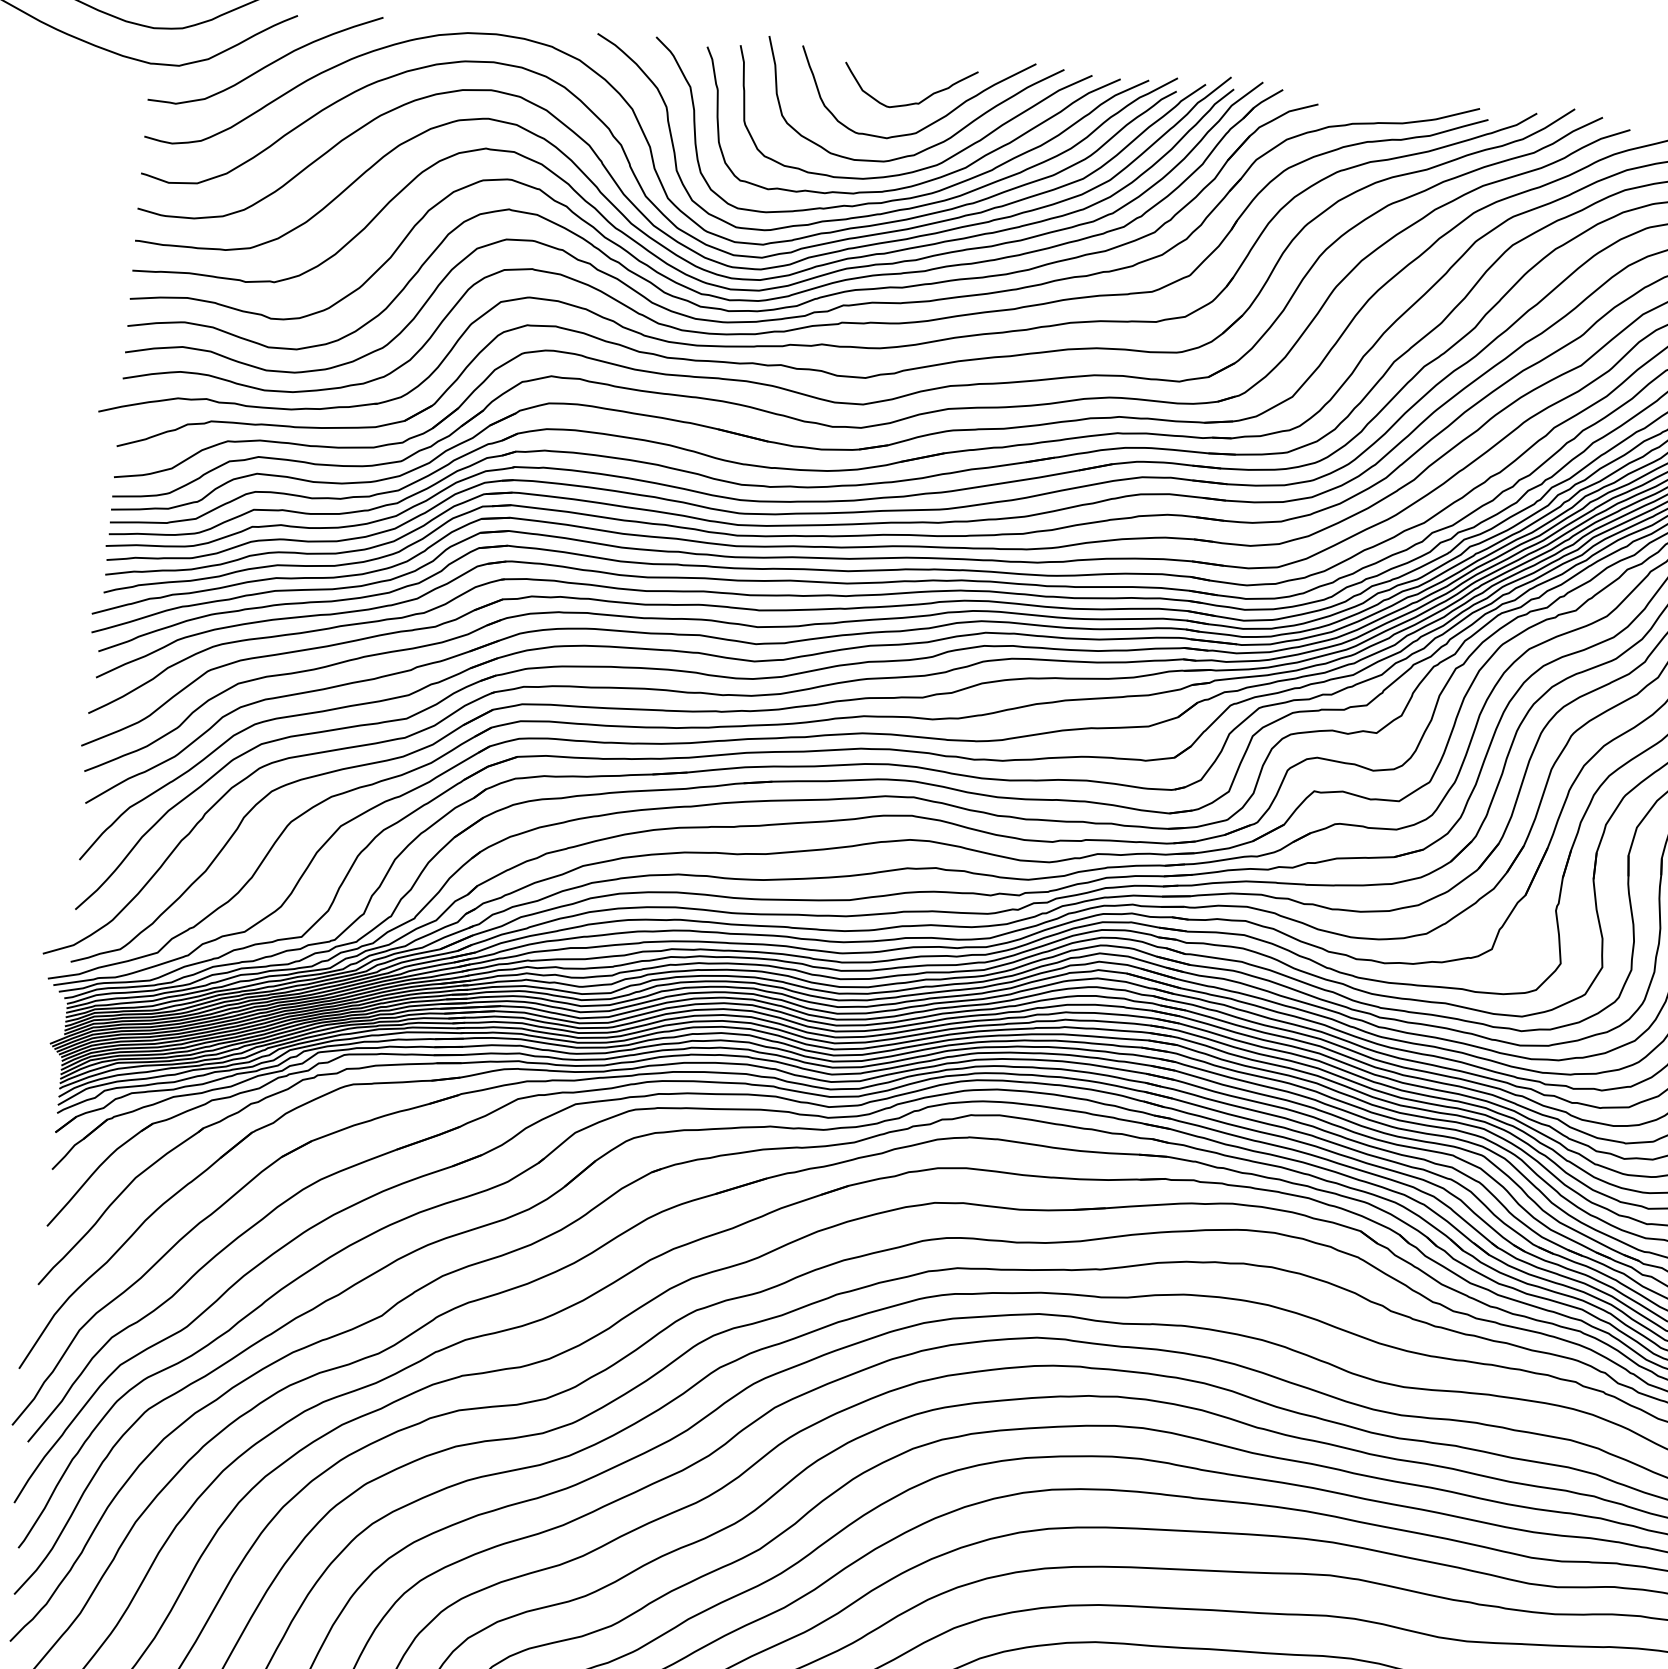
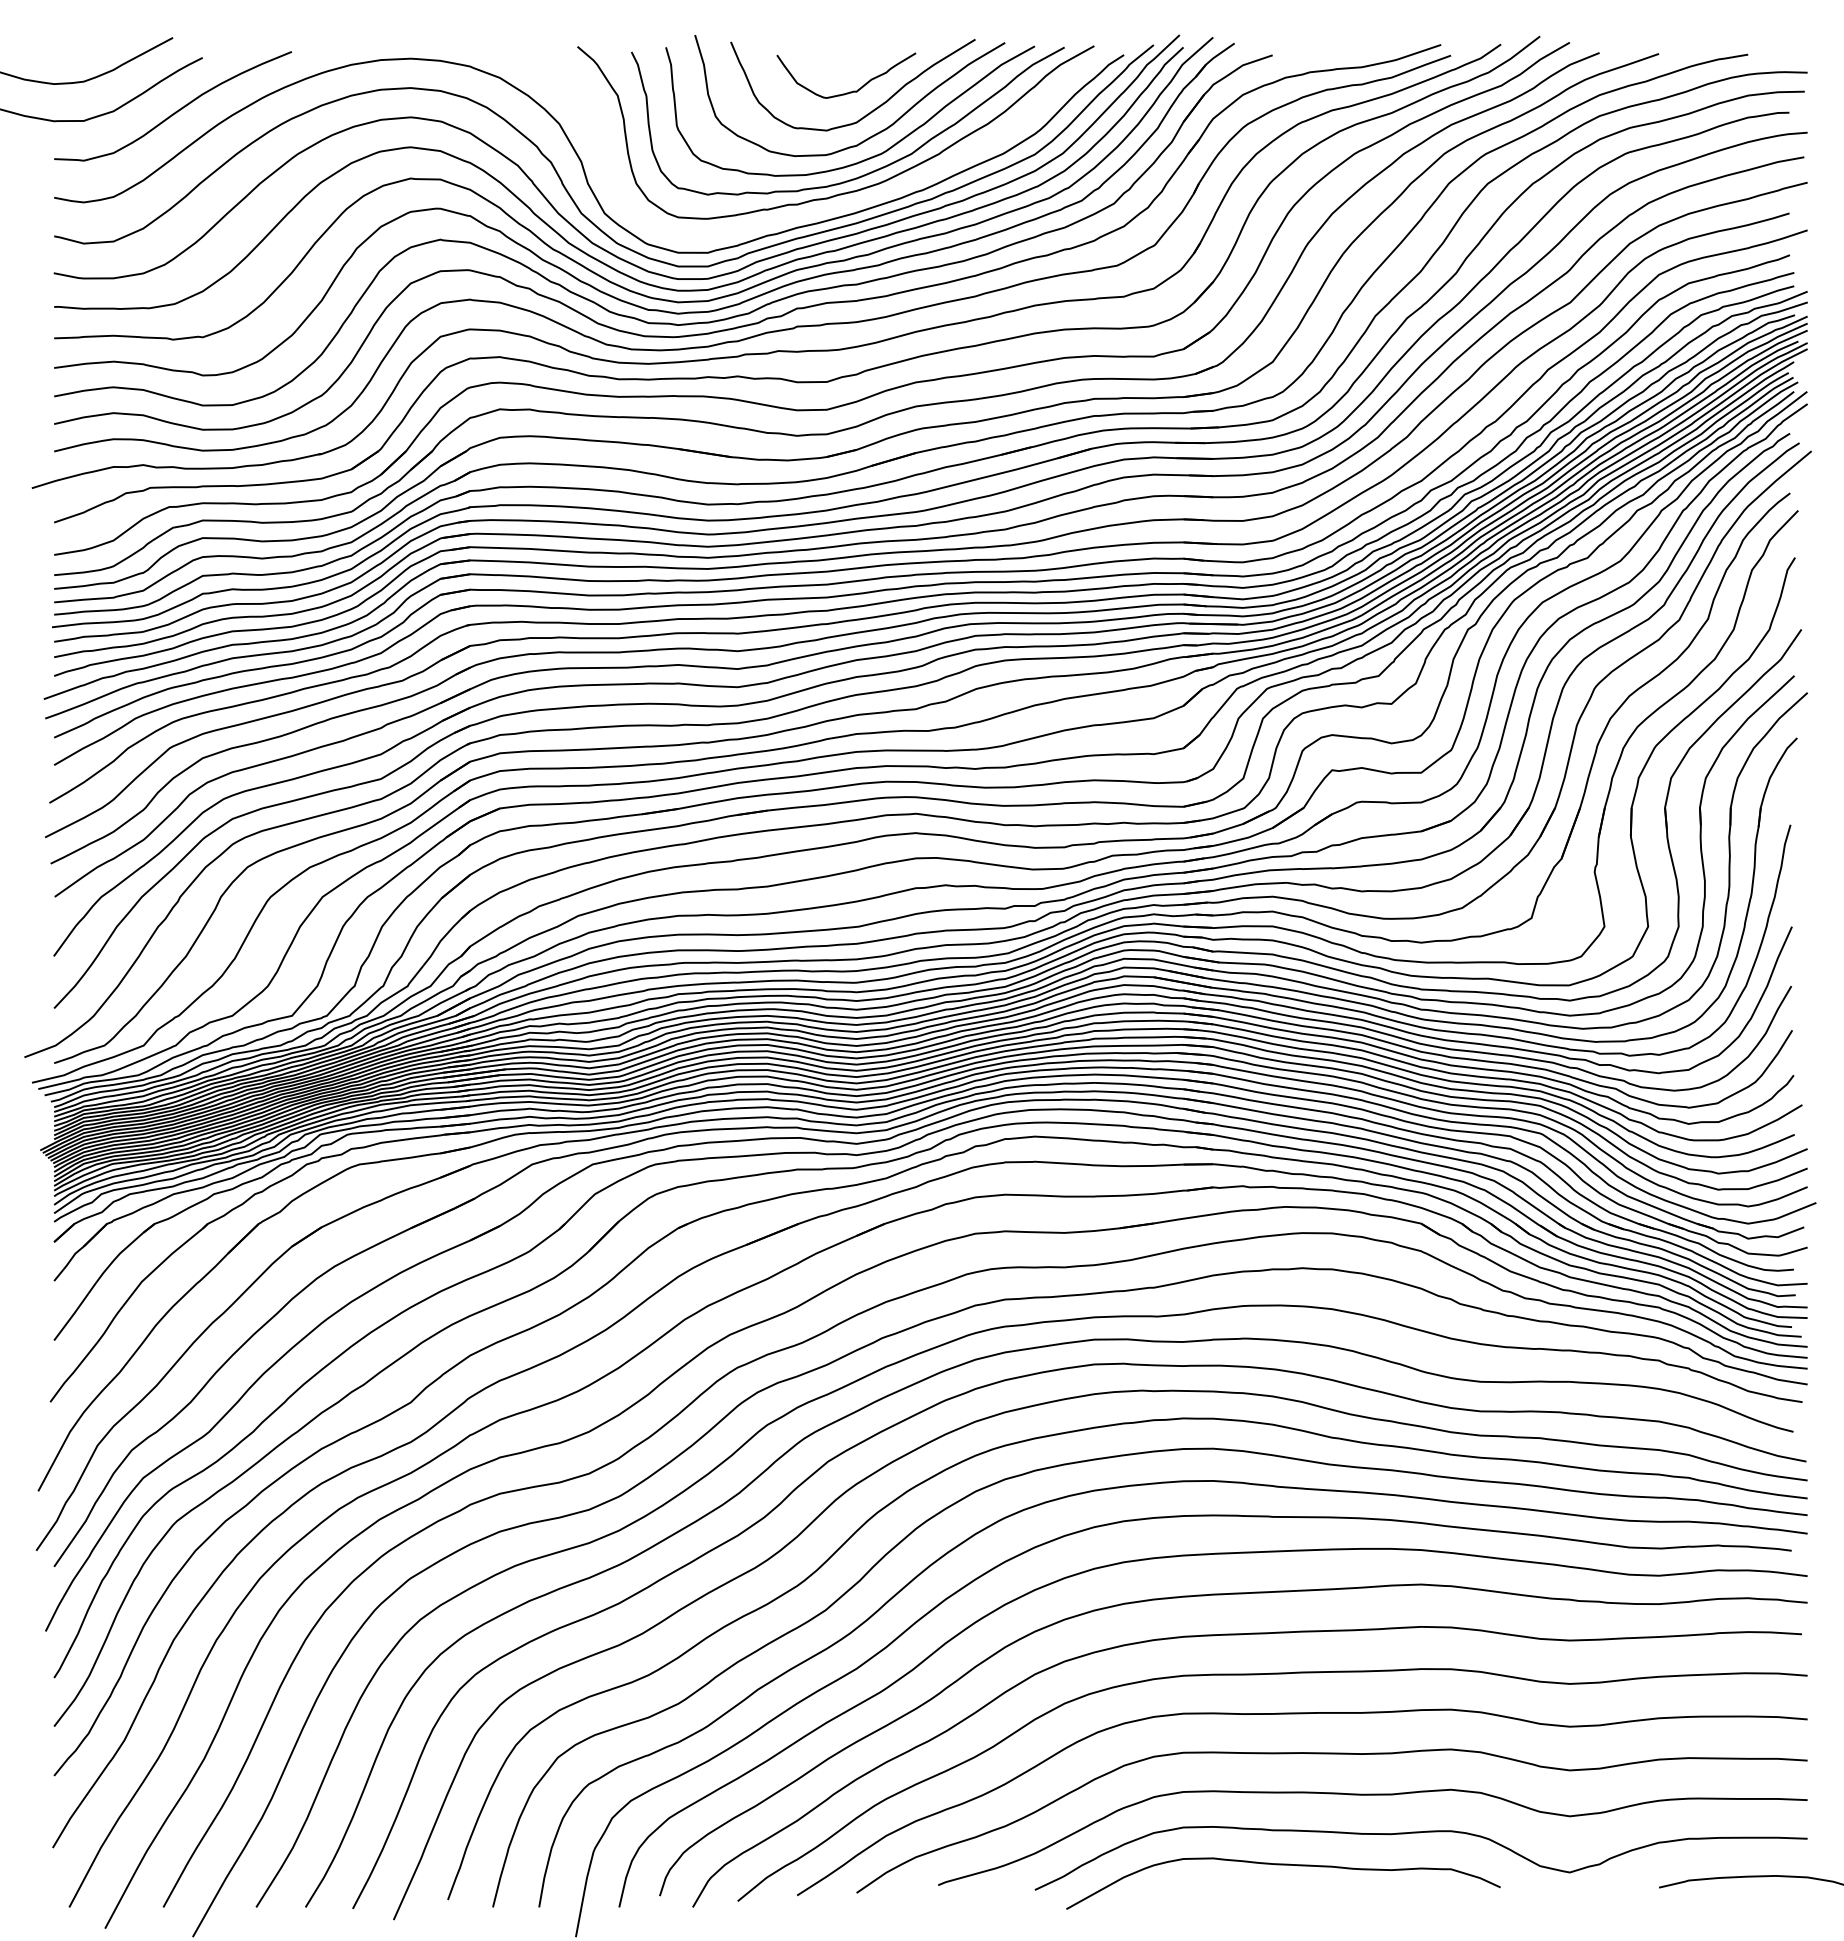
curve: (894, 209) -> (841, 204), removed

